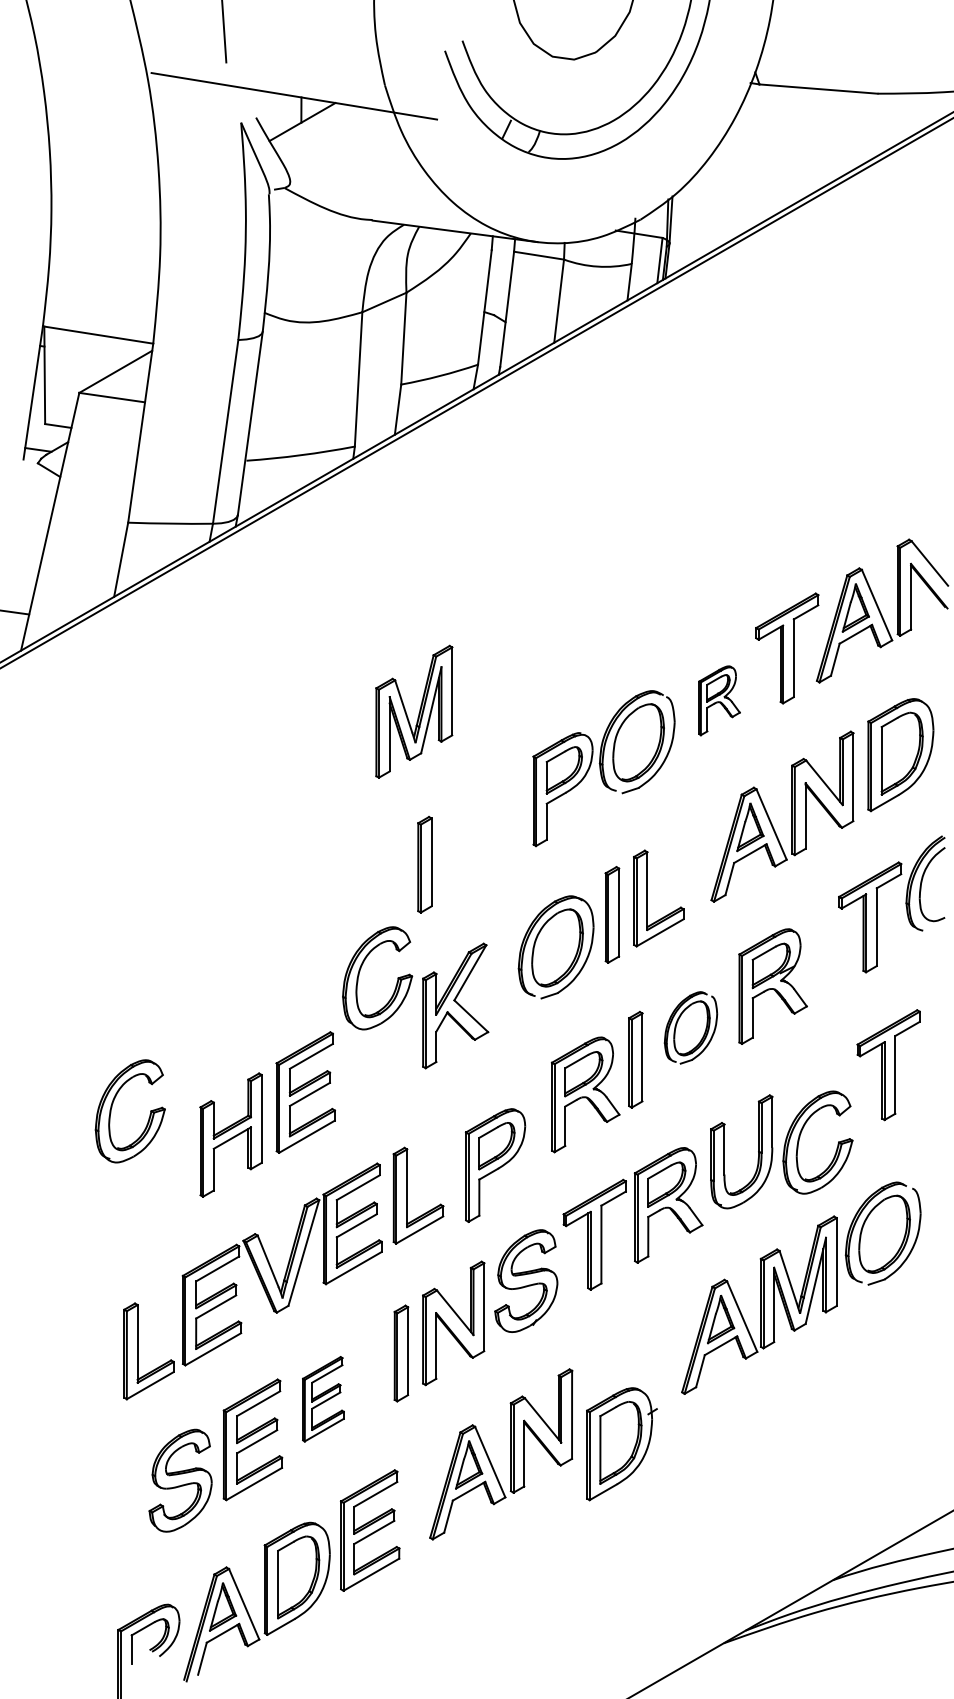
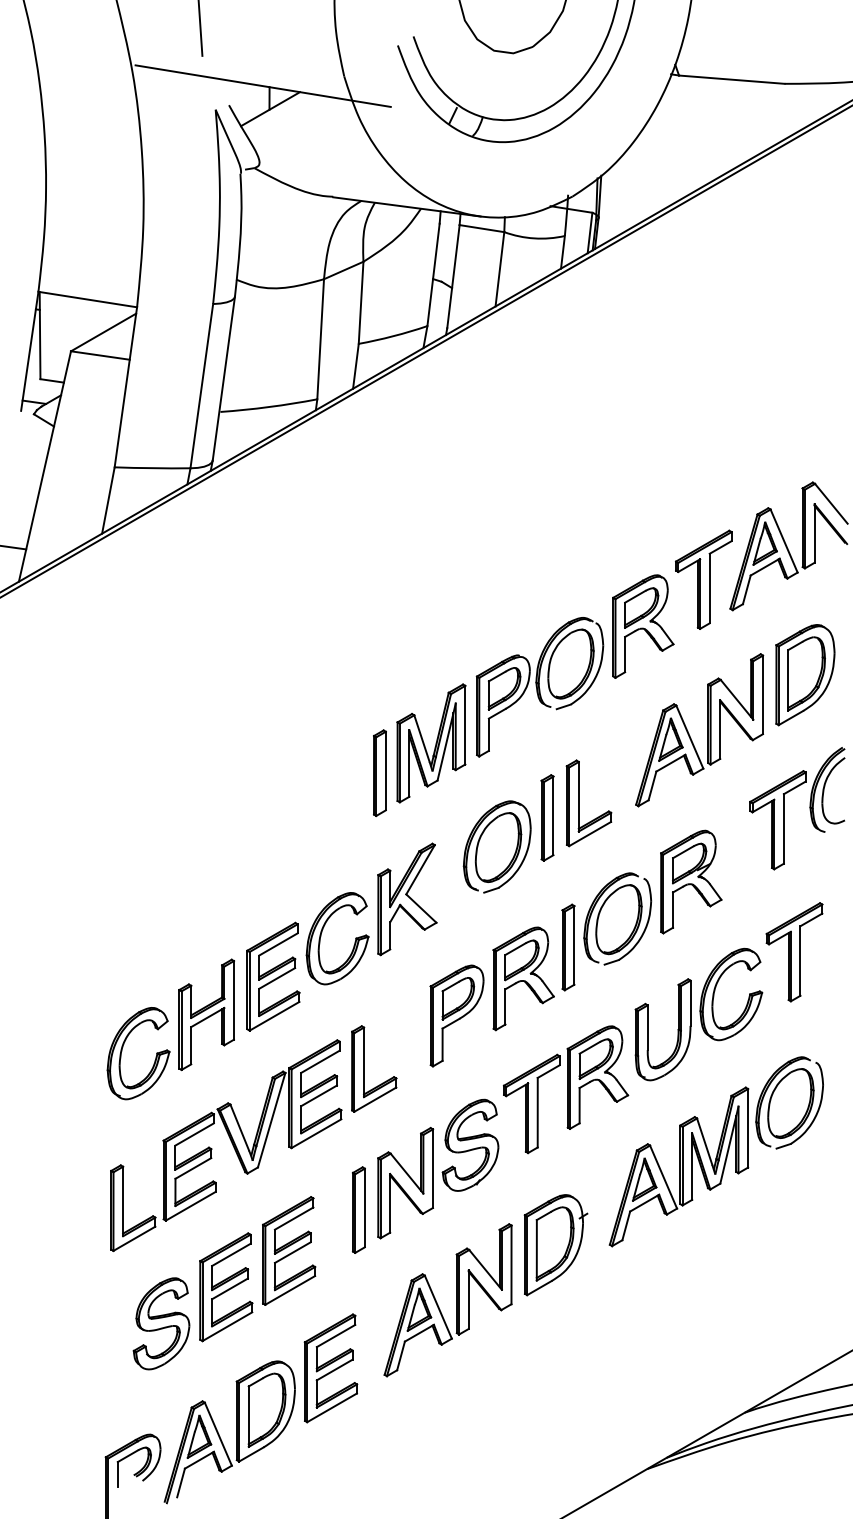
part: (719, 700) -> (643, 626), size x1.67
part: (414, 711) -> (431, 743), moved
part: (359, 975) -> (321, 936), moved
part: (690, 1027) -> (617, 918), size x1.43
part: (112, 1109) -> (122, 1051), moved
part: (800, 1139) -> (715, 991), moved
part: (494, 1164) -> (456, 1015), moved
part: (323, 1398) -> (289, 1250), size x1.43
part: (621, 1444) -> (555, 1245), moved

